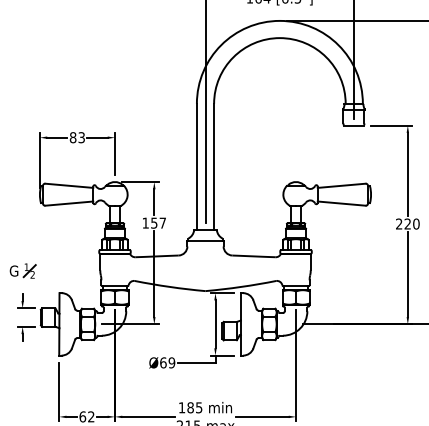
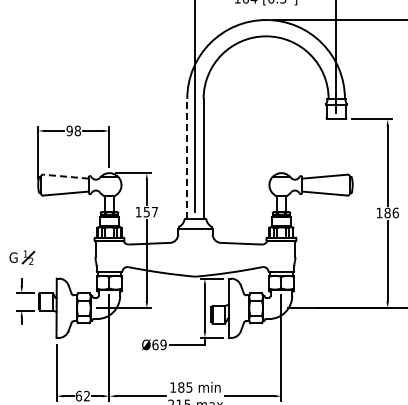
text: (77, 137) -> (73, 130), 83 -> 98
line: (197, 166) -> (187, 158), solid -> dashed
line: (69, 185) -> (66, 176), solid -> dashed
text: (407, 223) -> (387, 212), 220 -> 186

